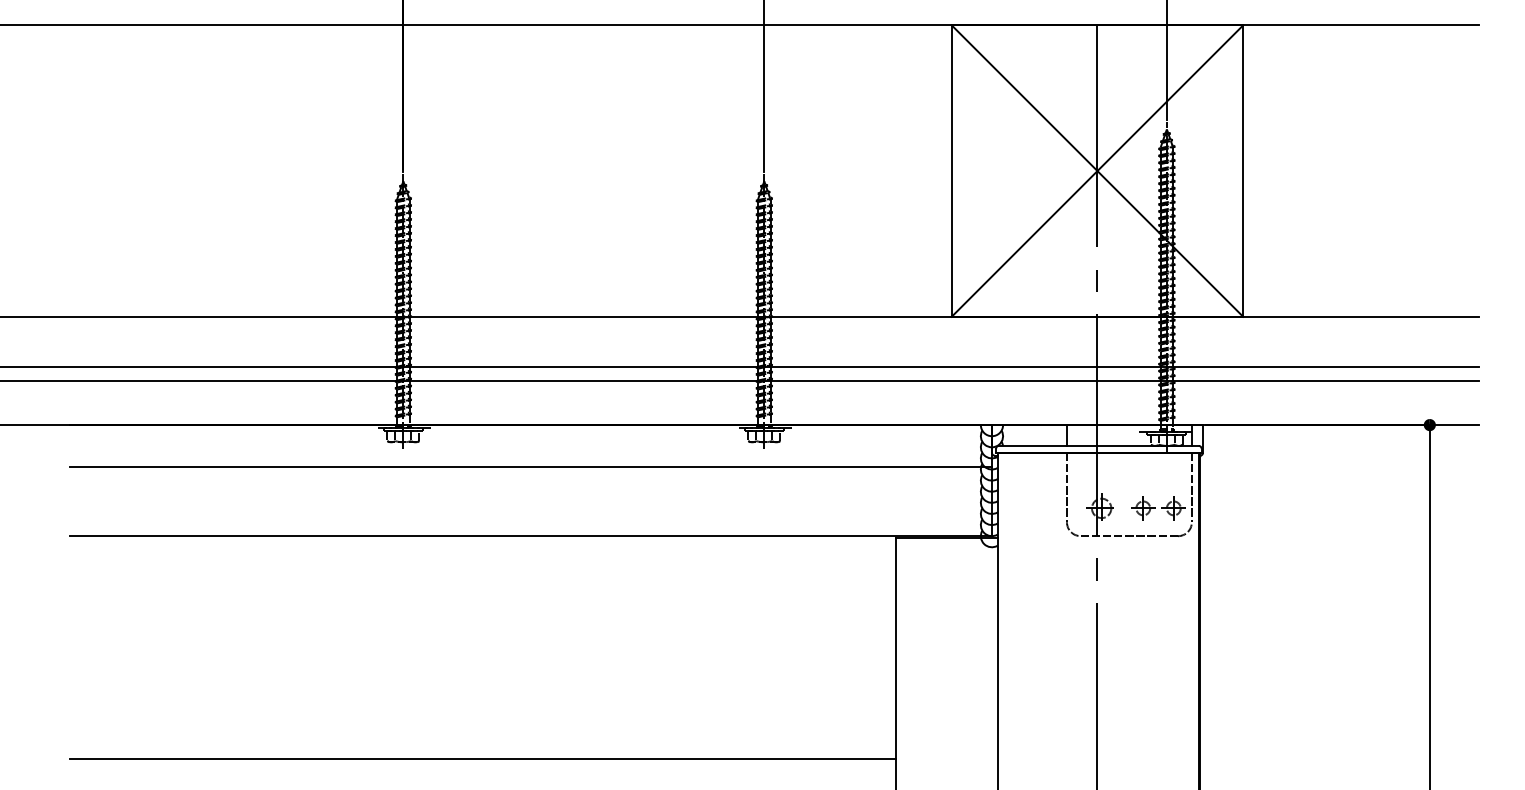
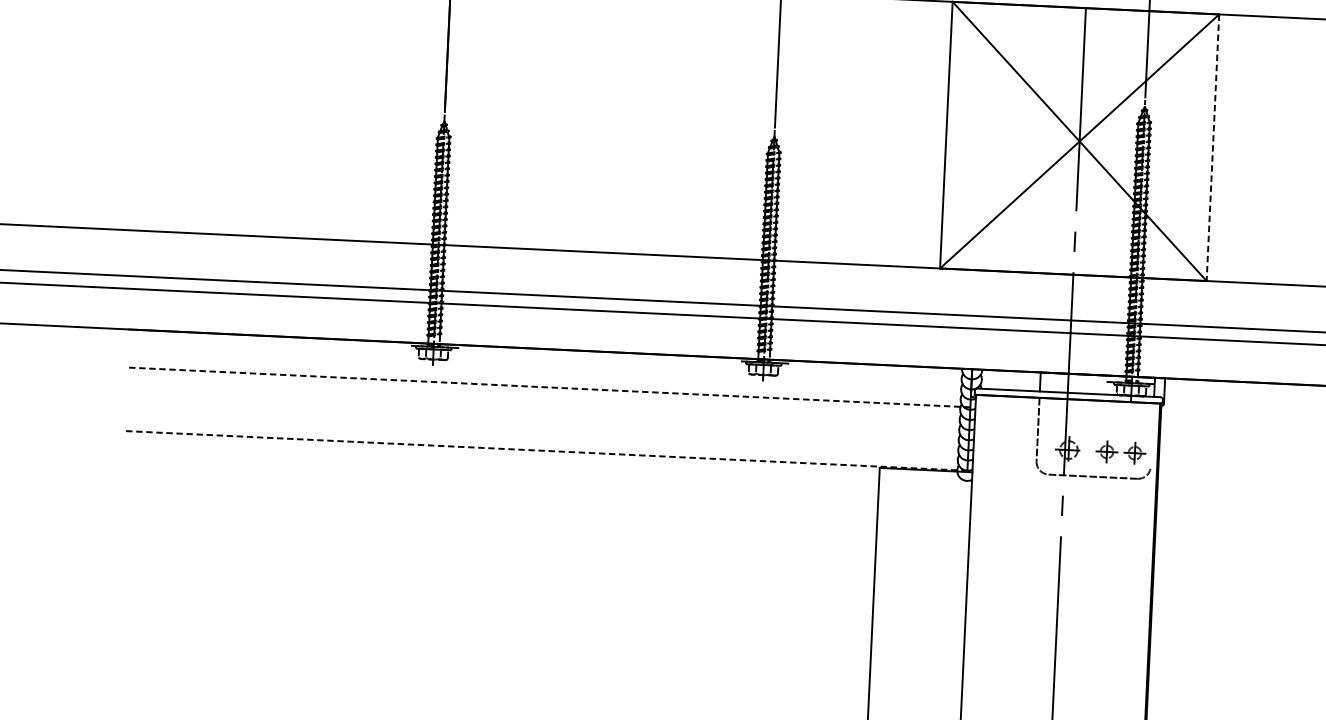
line: (1243, 171) -> (1213, 148), solid -> dashed
line: (531, 466) -> (549, 387), solid -> dashed
line: (1191, 487) -> (1151, 434), removed
line: (531, 536) -> (546, 451), solid -> dashed
line: (483, 759) -> (492, 653), removed

